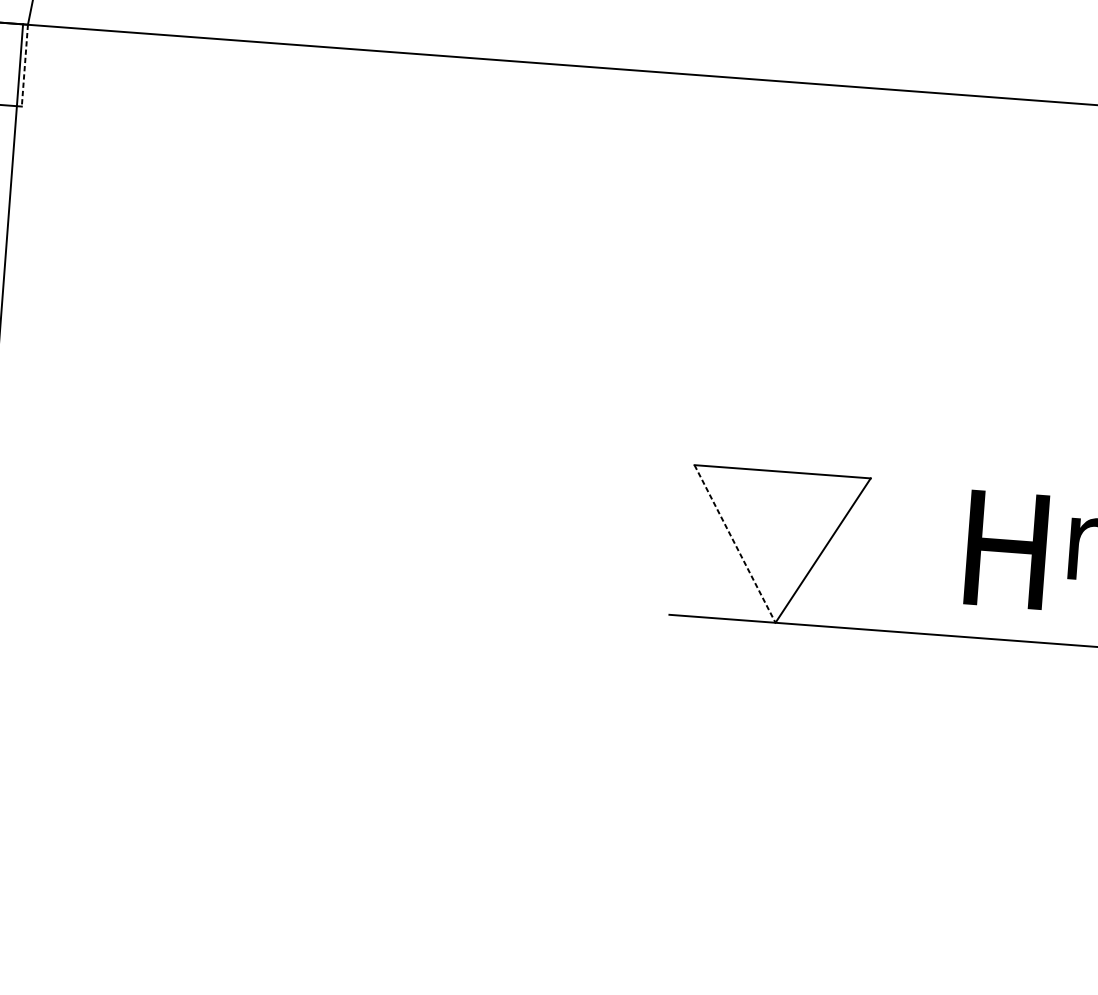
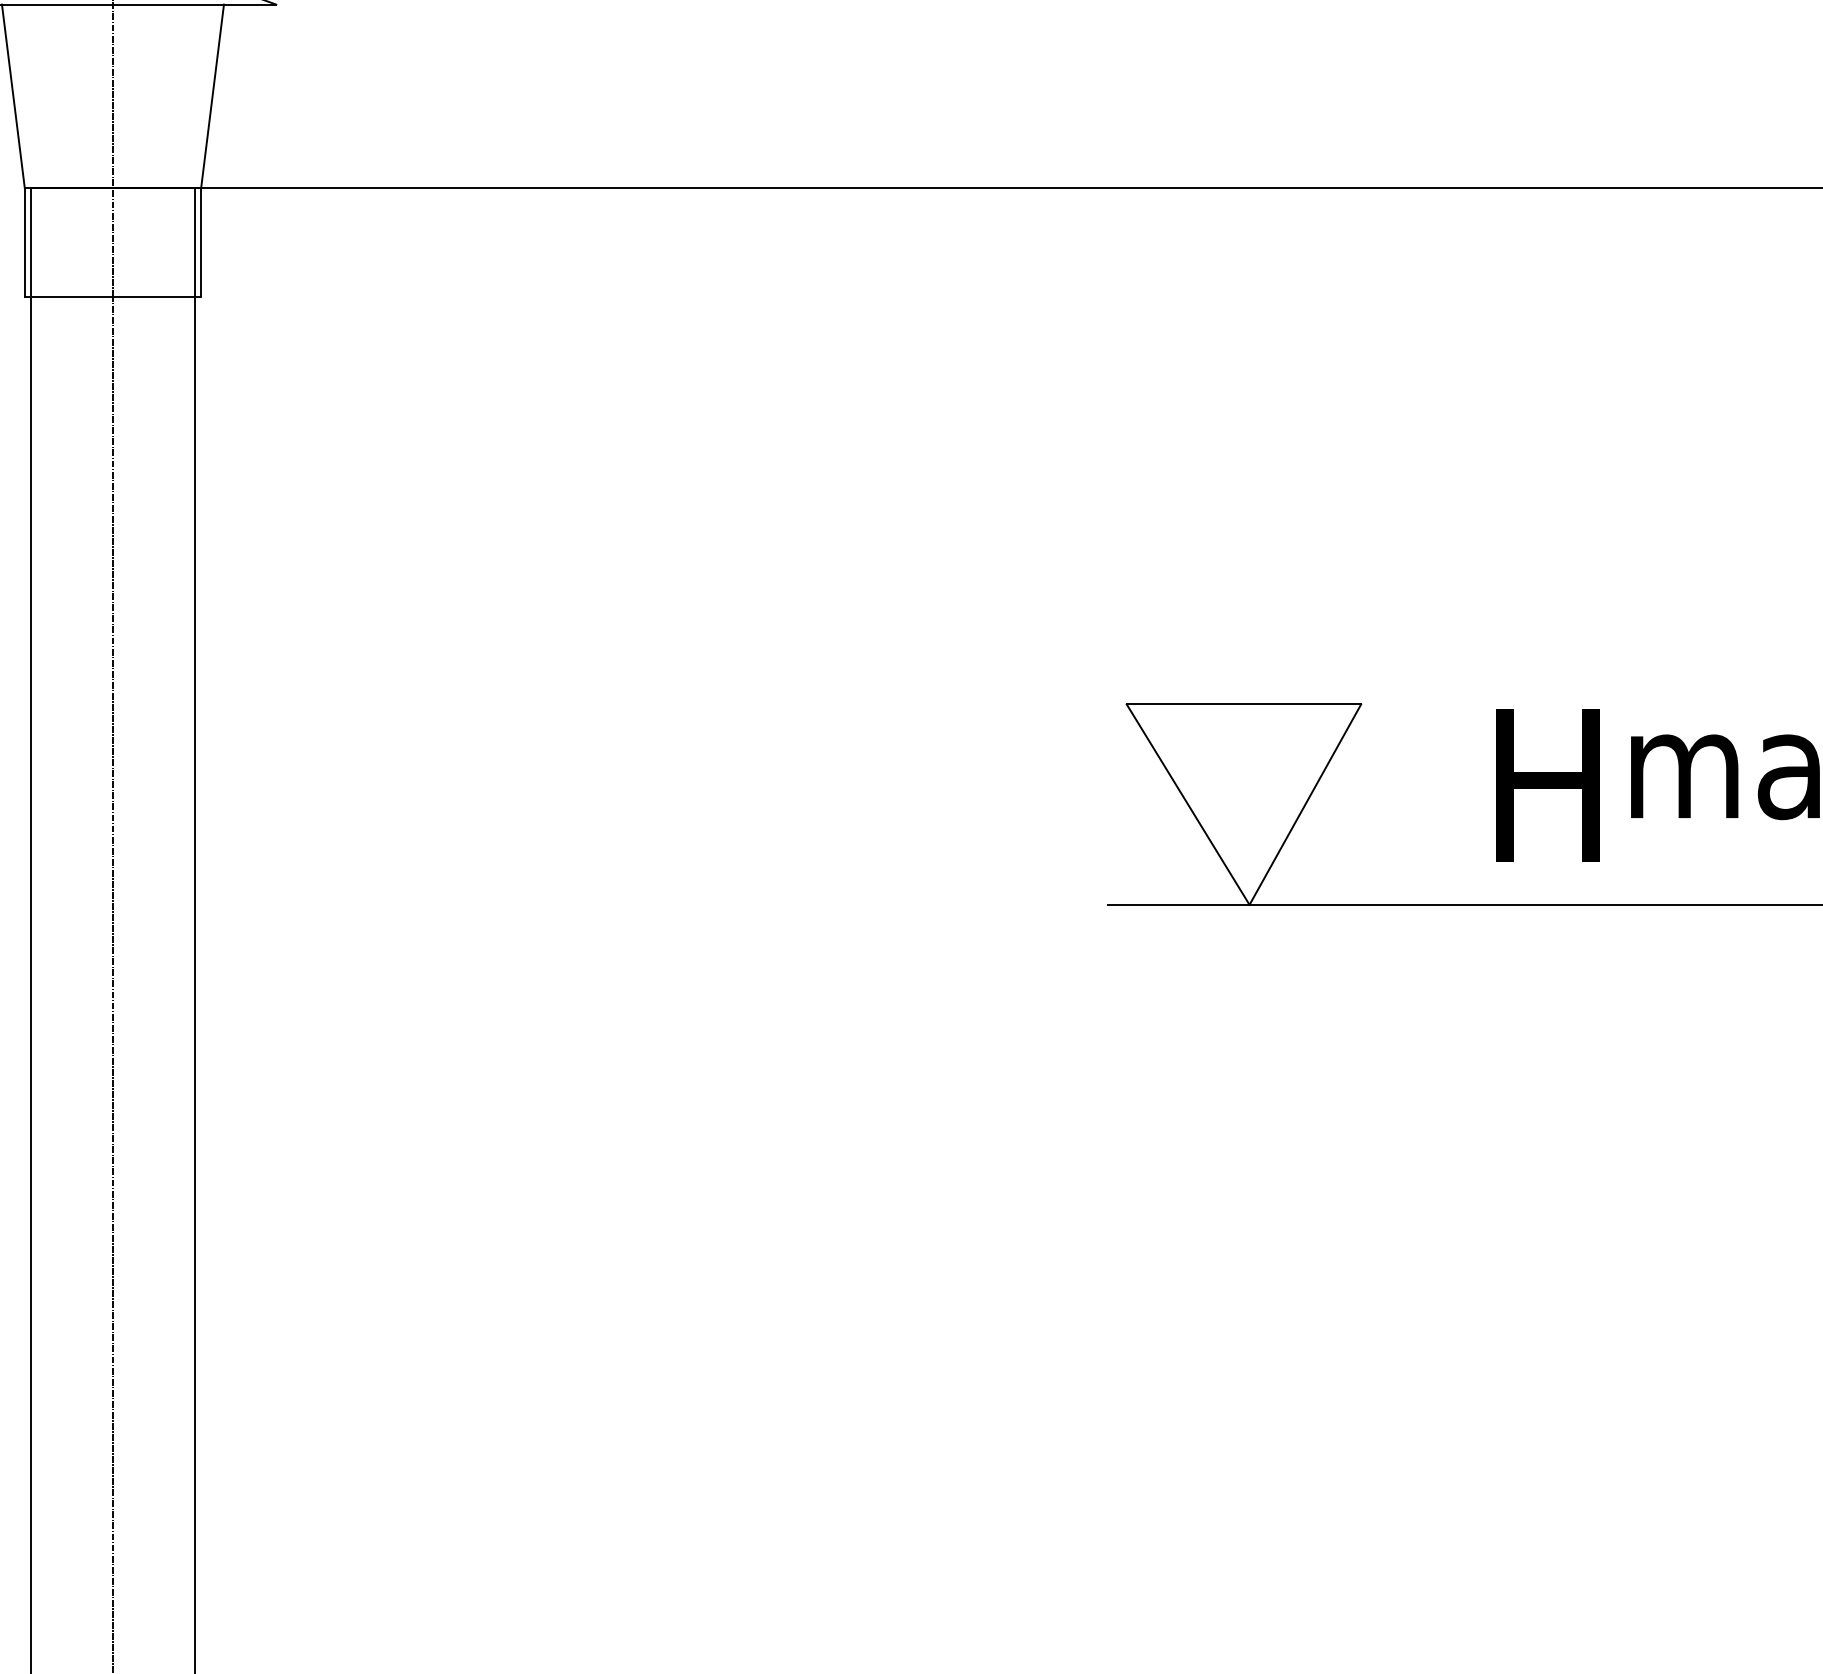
line: (25, 66) -> (201, 243), dashed -> solid
line: (735, 543) -> (1188, 804), dashed -> solid

